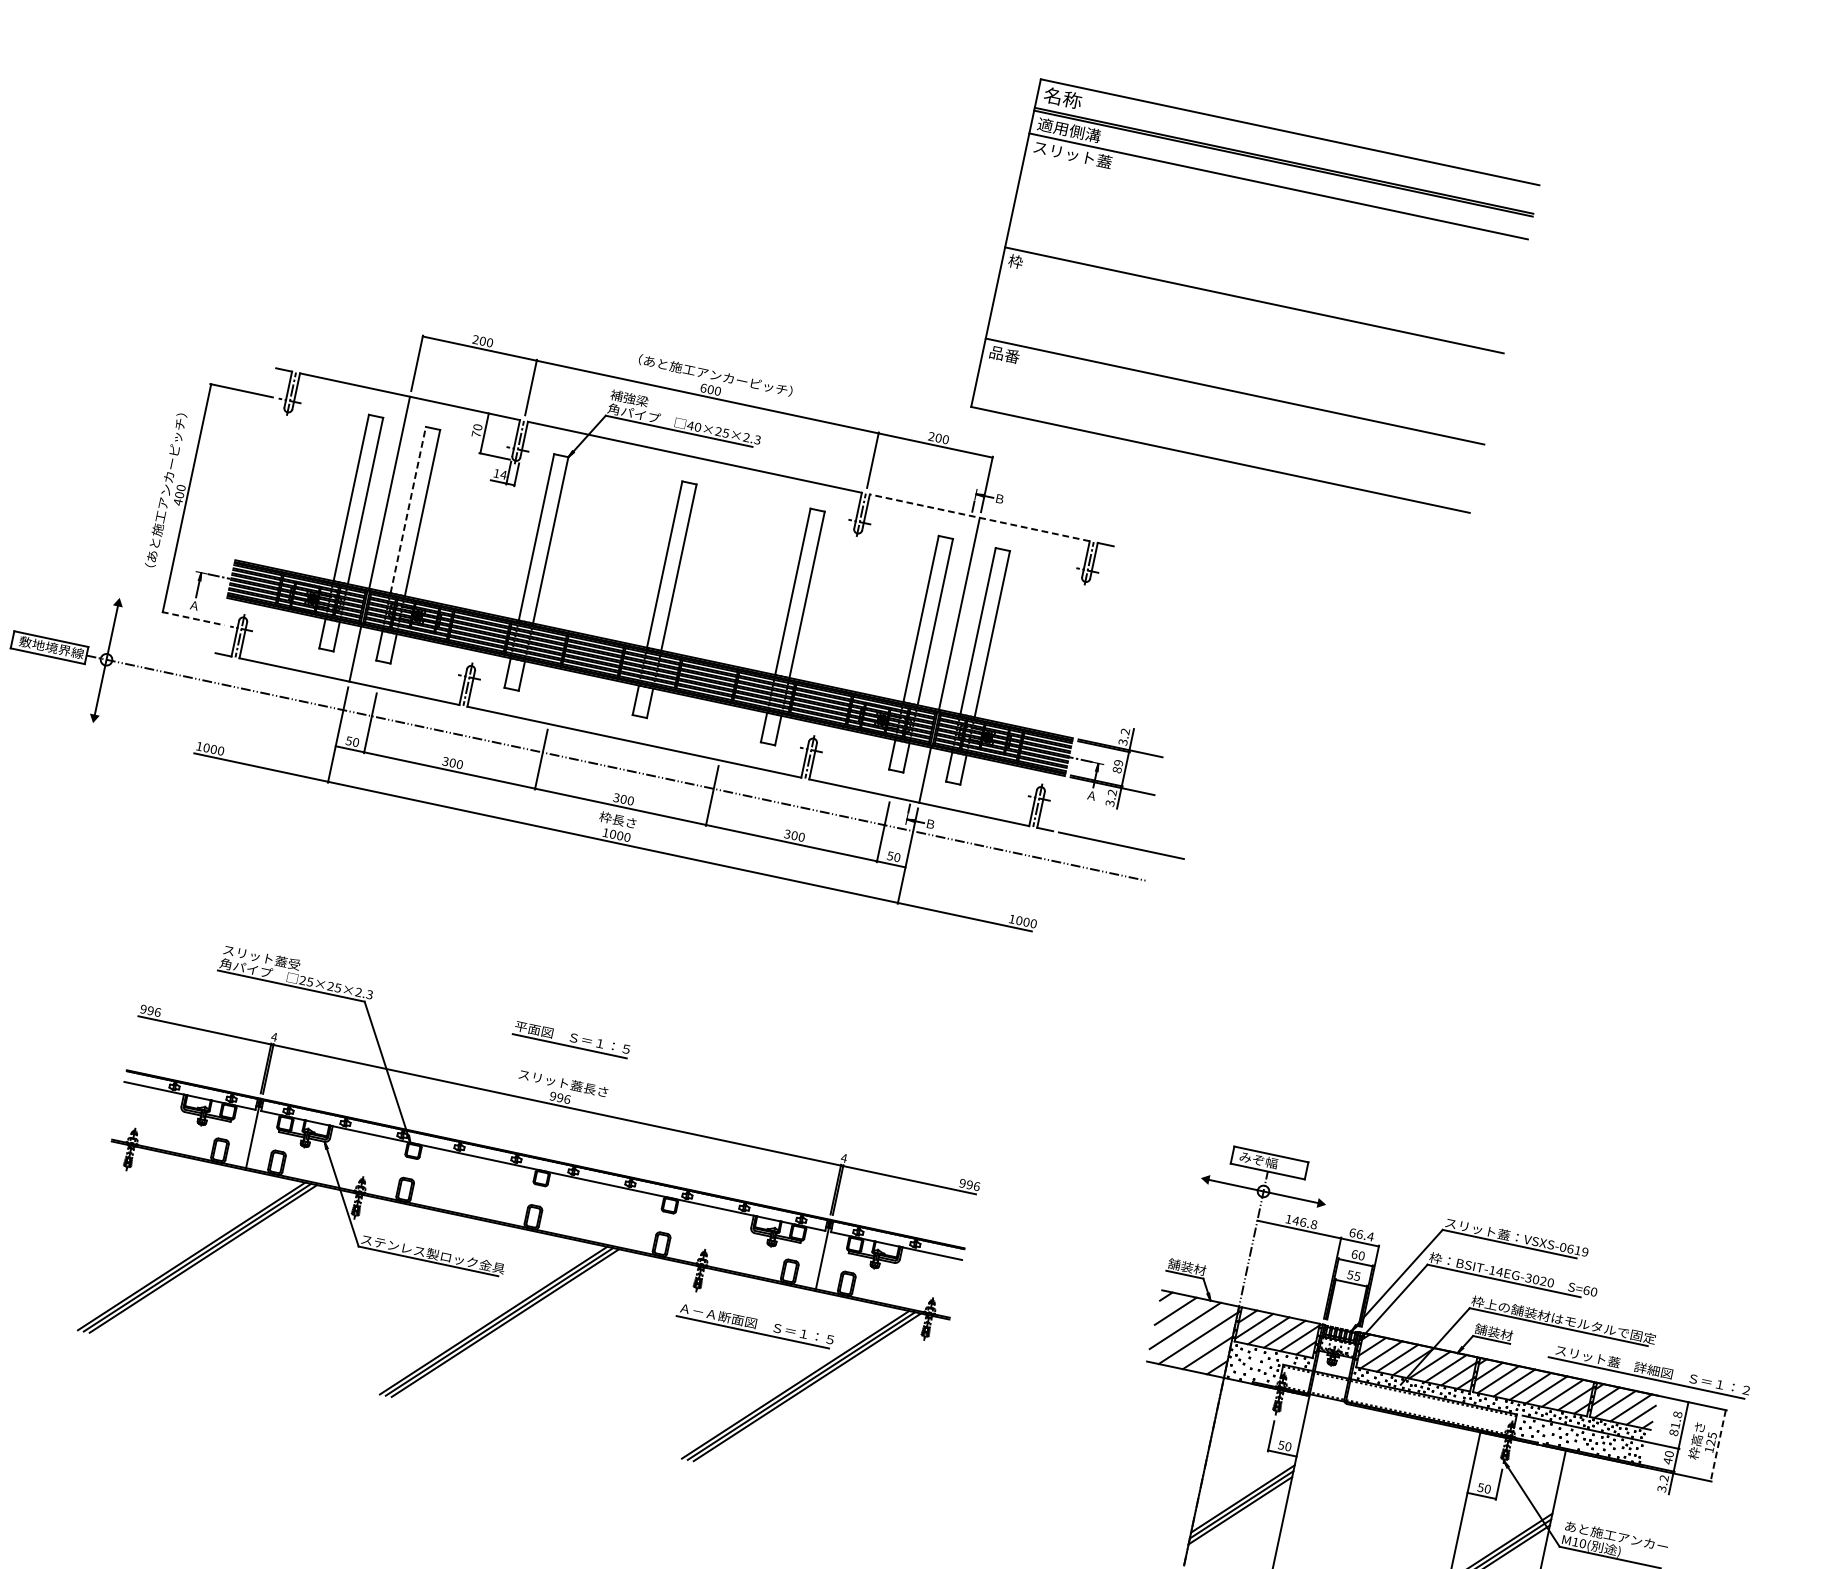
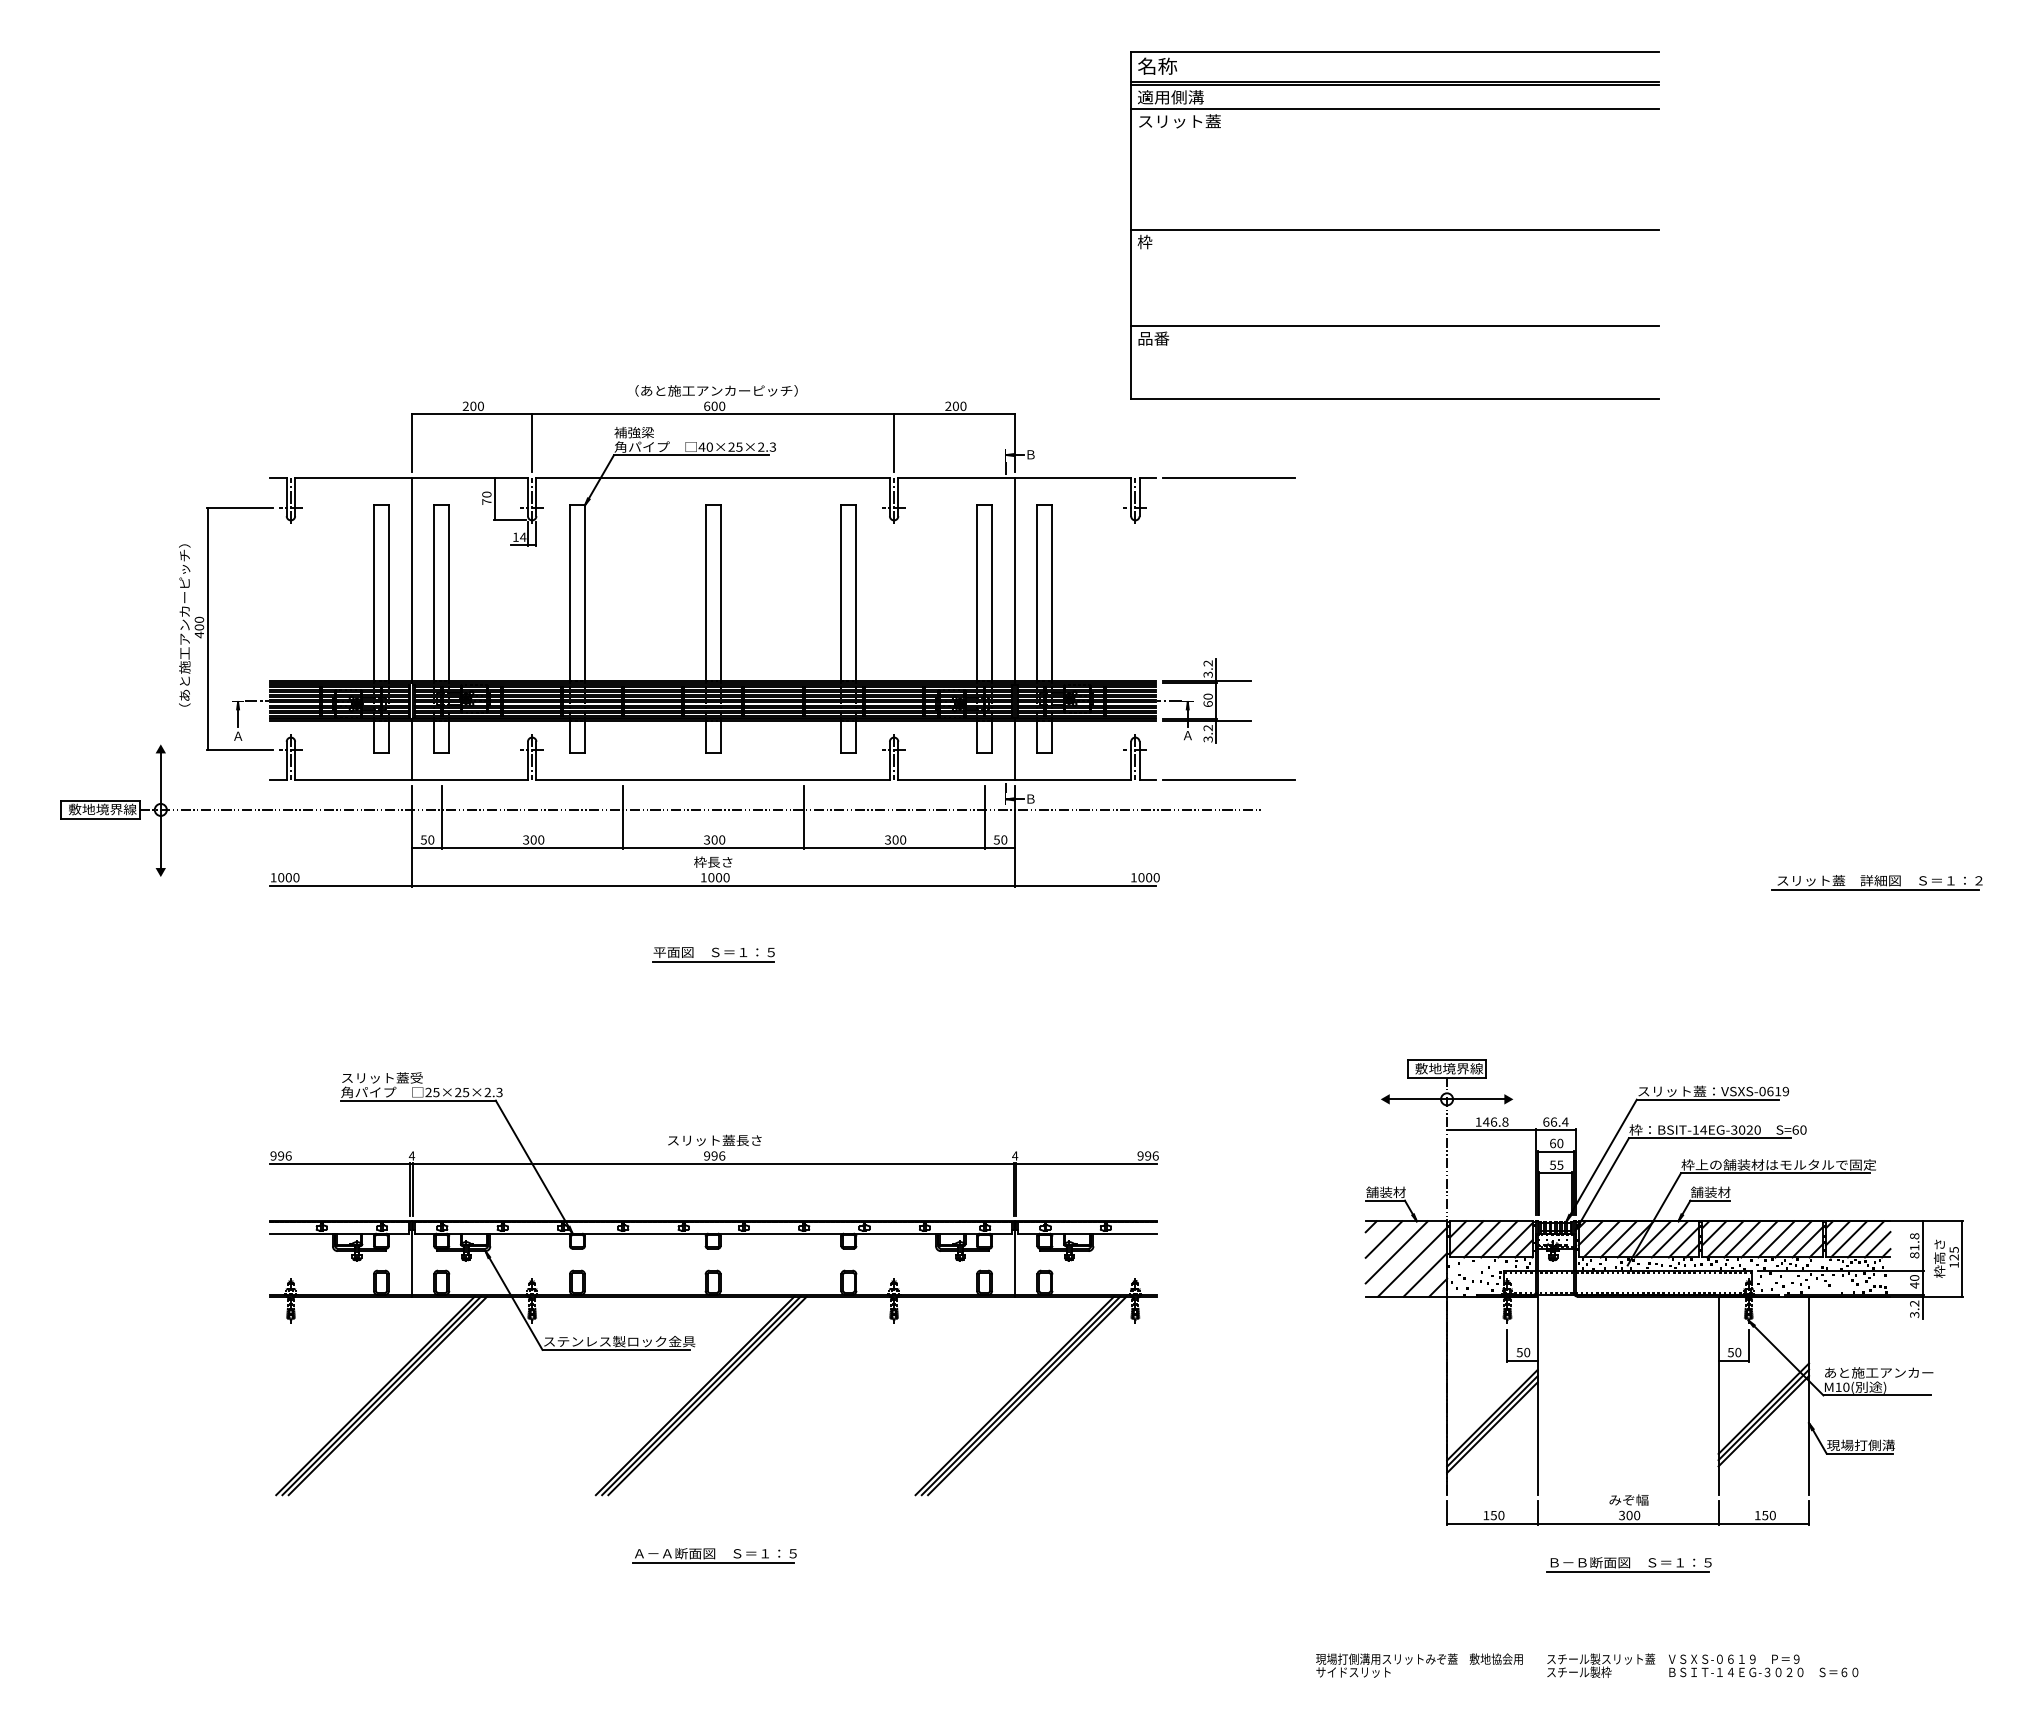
part: (1254, 296) -> (1394, 225), moved
line: (408, 509) -> (434, 592), dashed -> solid
line: (979, 518) -> (1014, 478), dashed -> solid
line: (1181, 561) -> (1228, 478), added
line: (193, 618) -> (240, 749), dashed -> solid
text: (1117, 766) -> (1207, 700), 89 -> 60
part: (571, 1039) -> (713, 954), moved
text: (1272, 1162) -> (1449, 1068), みぞ幅 -> 敷地境界線
part: (755, 1325) -> (714, 1555), moved
part: (1649, 1371) -> (1876, 882), moved
line: (1718, 1445) -> (1962, 1258), dashed -> solid

